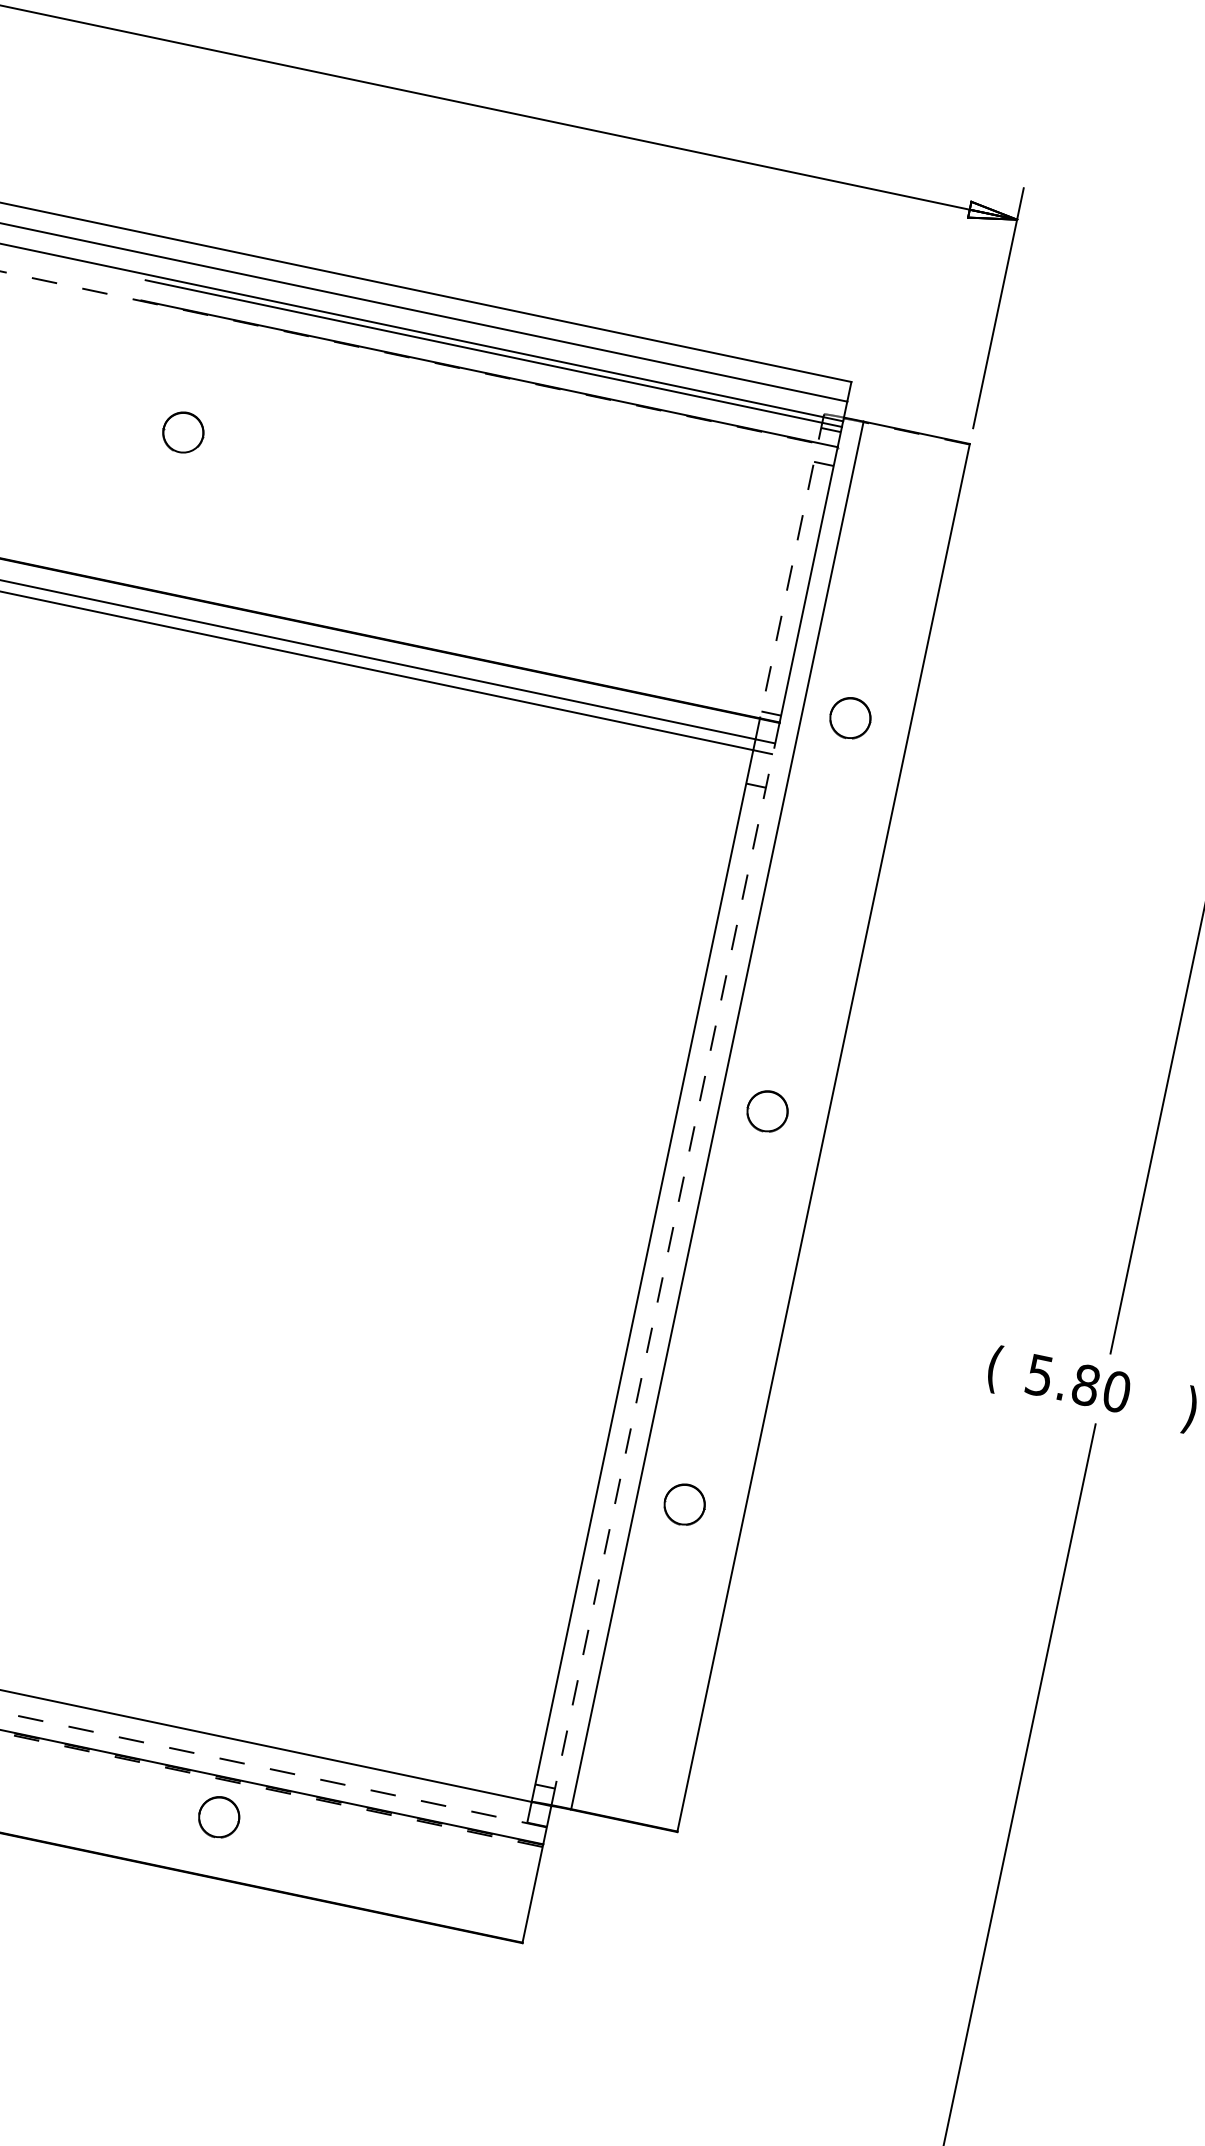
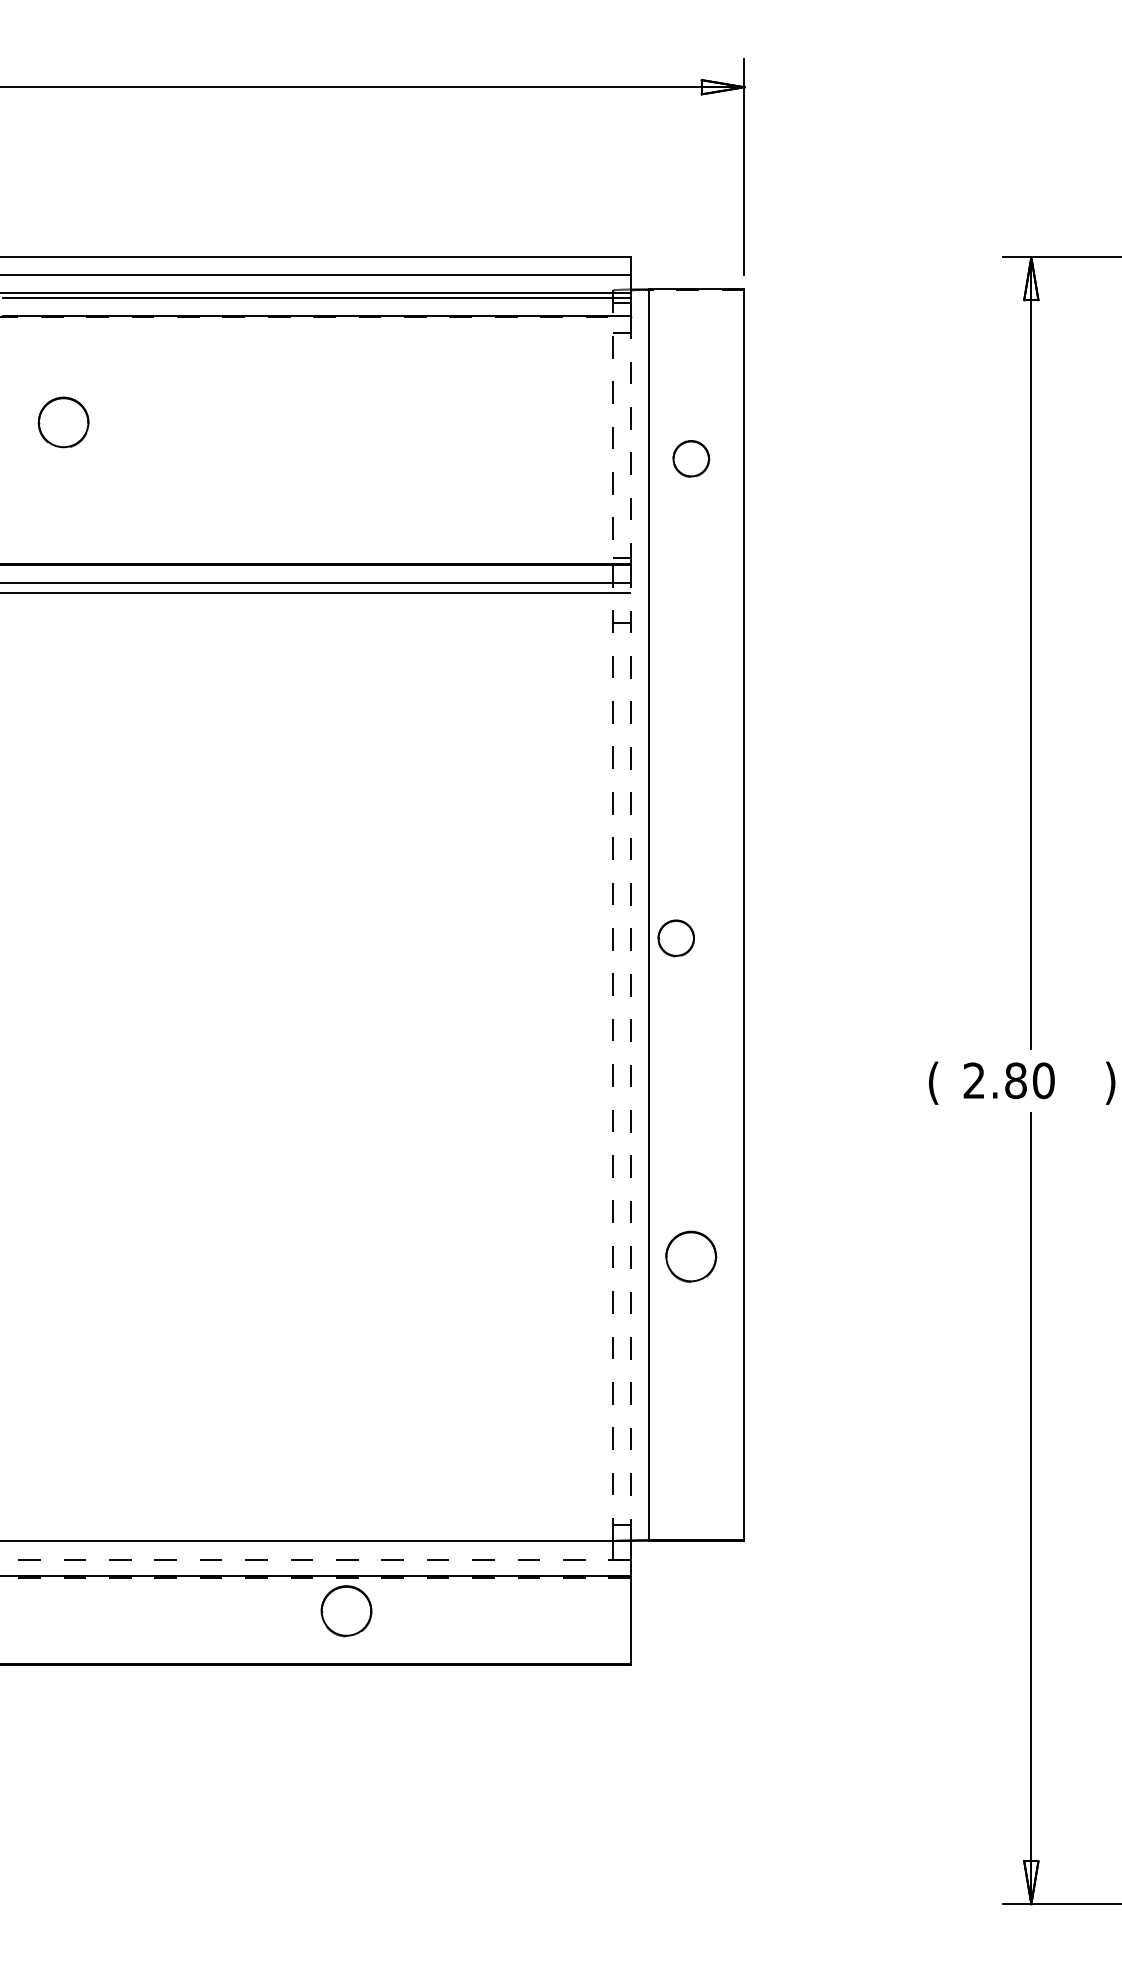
part: (183, 432) -> (63, 422), size x1.4
line: (808, 584) -> (630, 440), solid -> dashed
part: (850, 717) -> (691, 458), moved
part: (766, 1111) -> (675, 938), moved
line: (645, 1260) -> (613, 1053), solid -> dashed
text: (1038, 1375) -> (973, 1080), 5.80 -> 2.80
part: (685, 1504) -> (691, 1256), size x1.4
part: (218, 1817) -> (345, 1611), size x1.4

